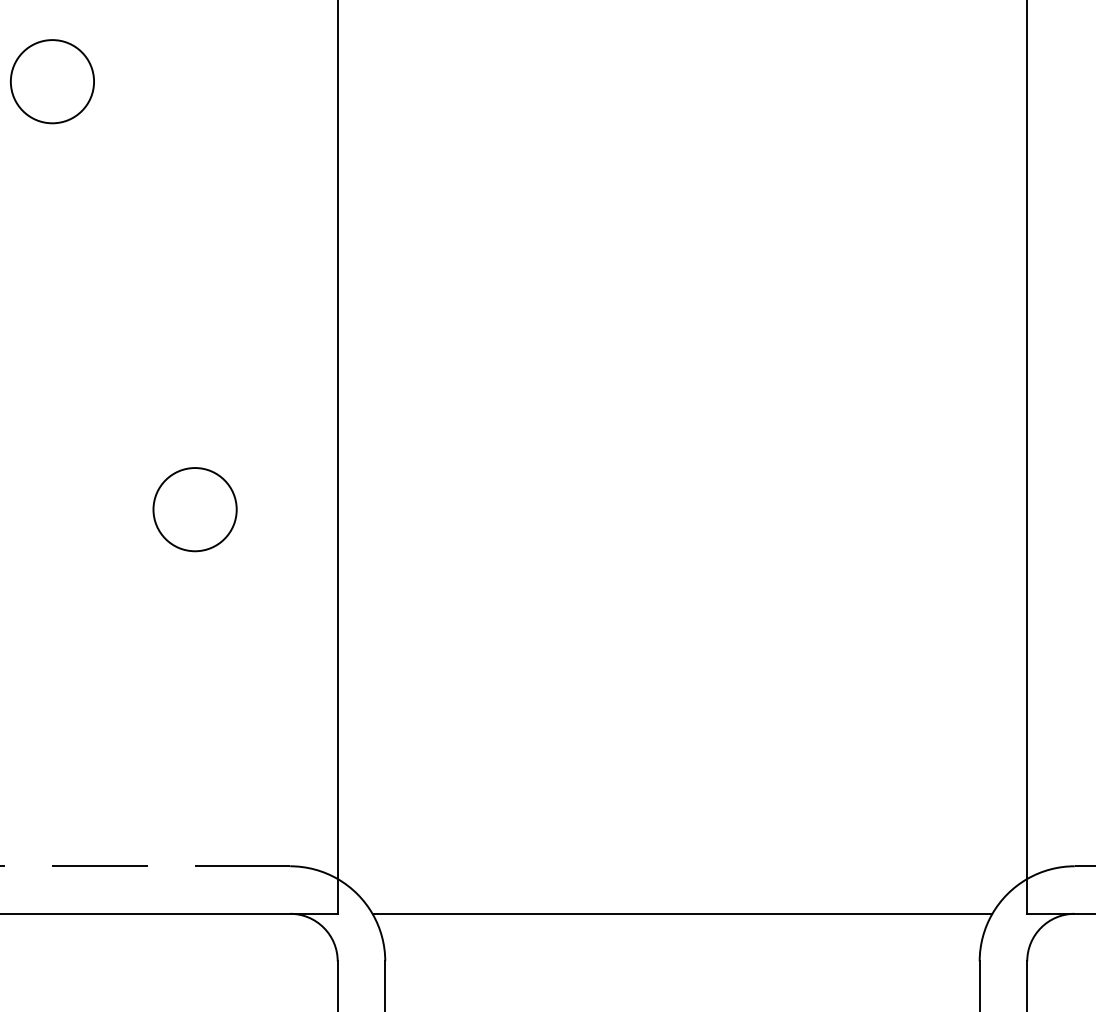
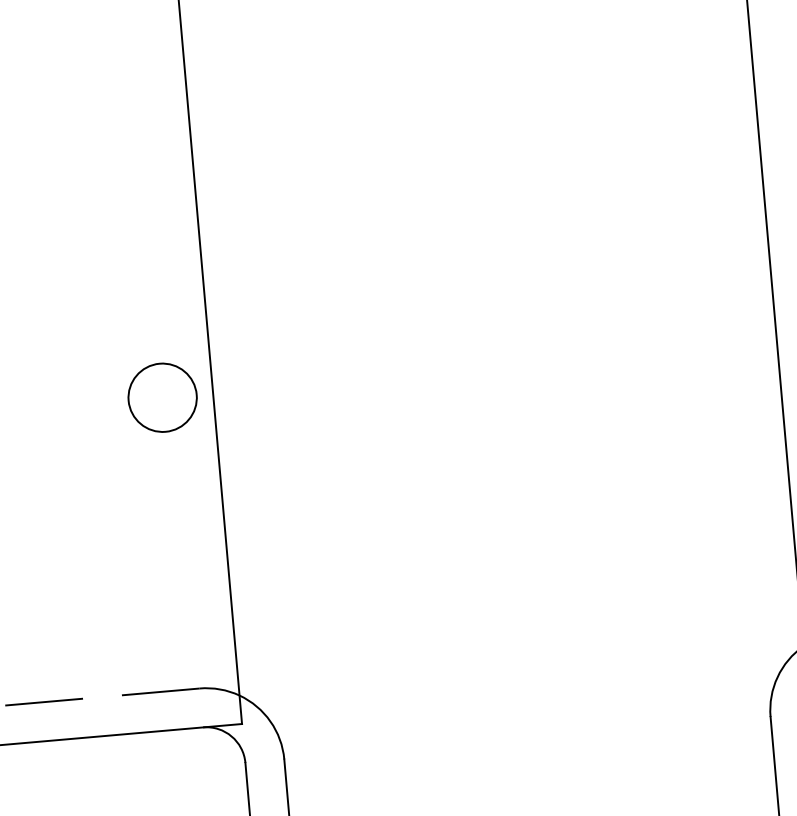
circle: (194, 509) -> (162, 397), moved
line: (682, 913) -> (524, 699), removed

